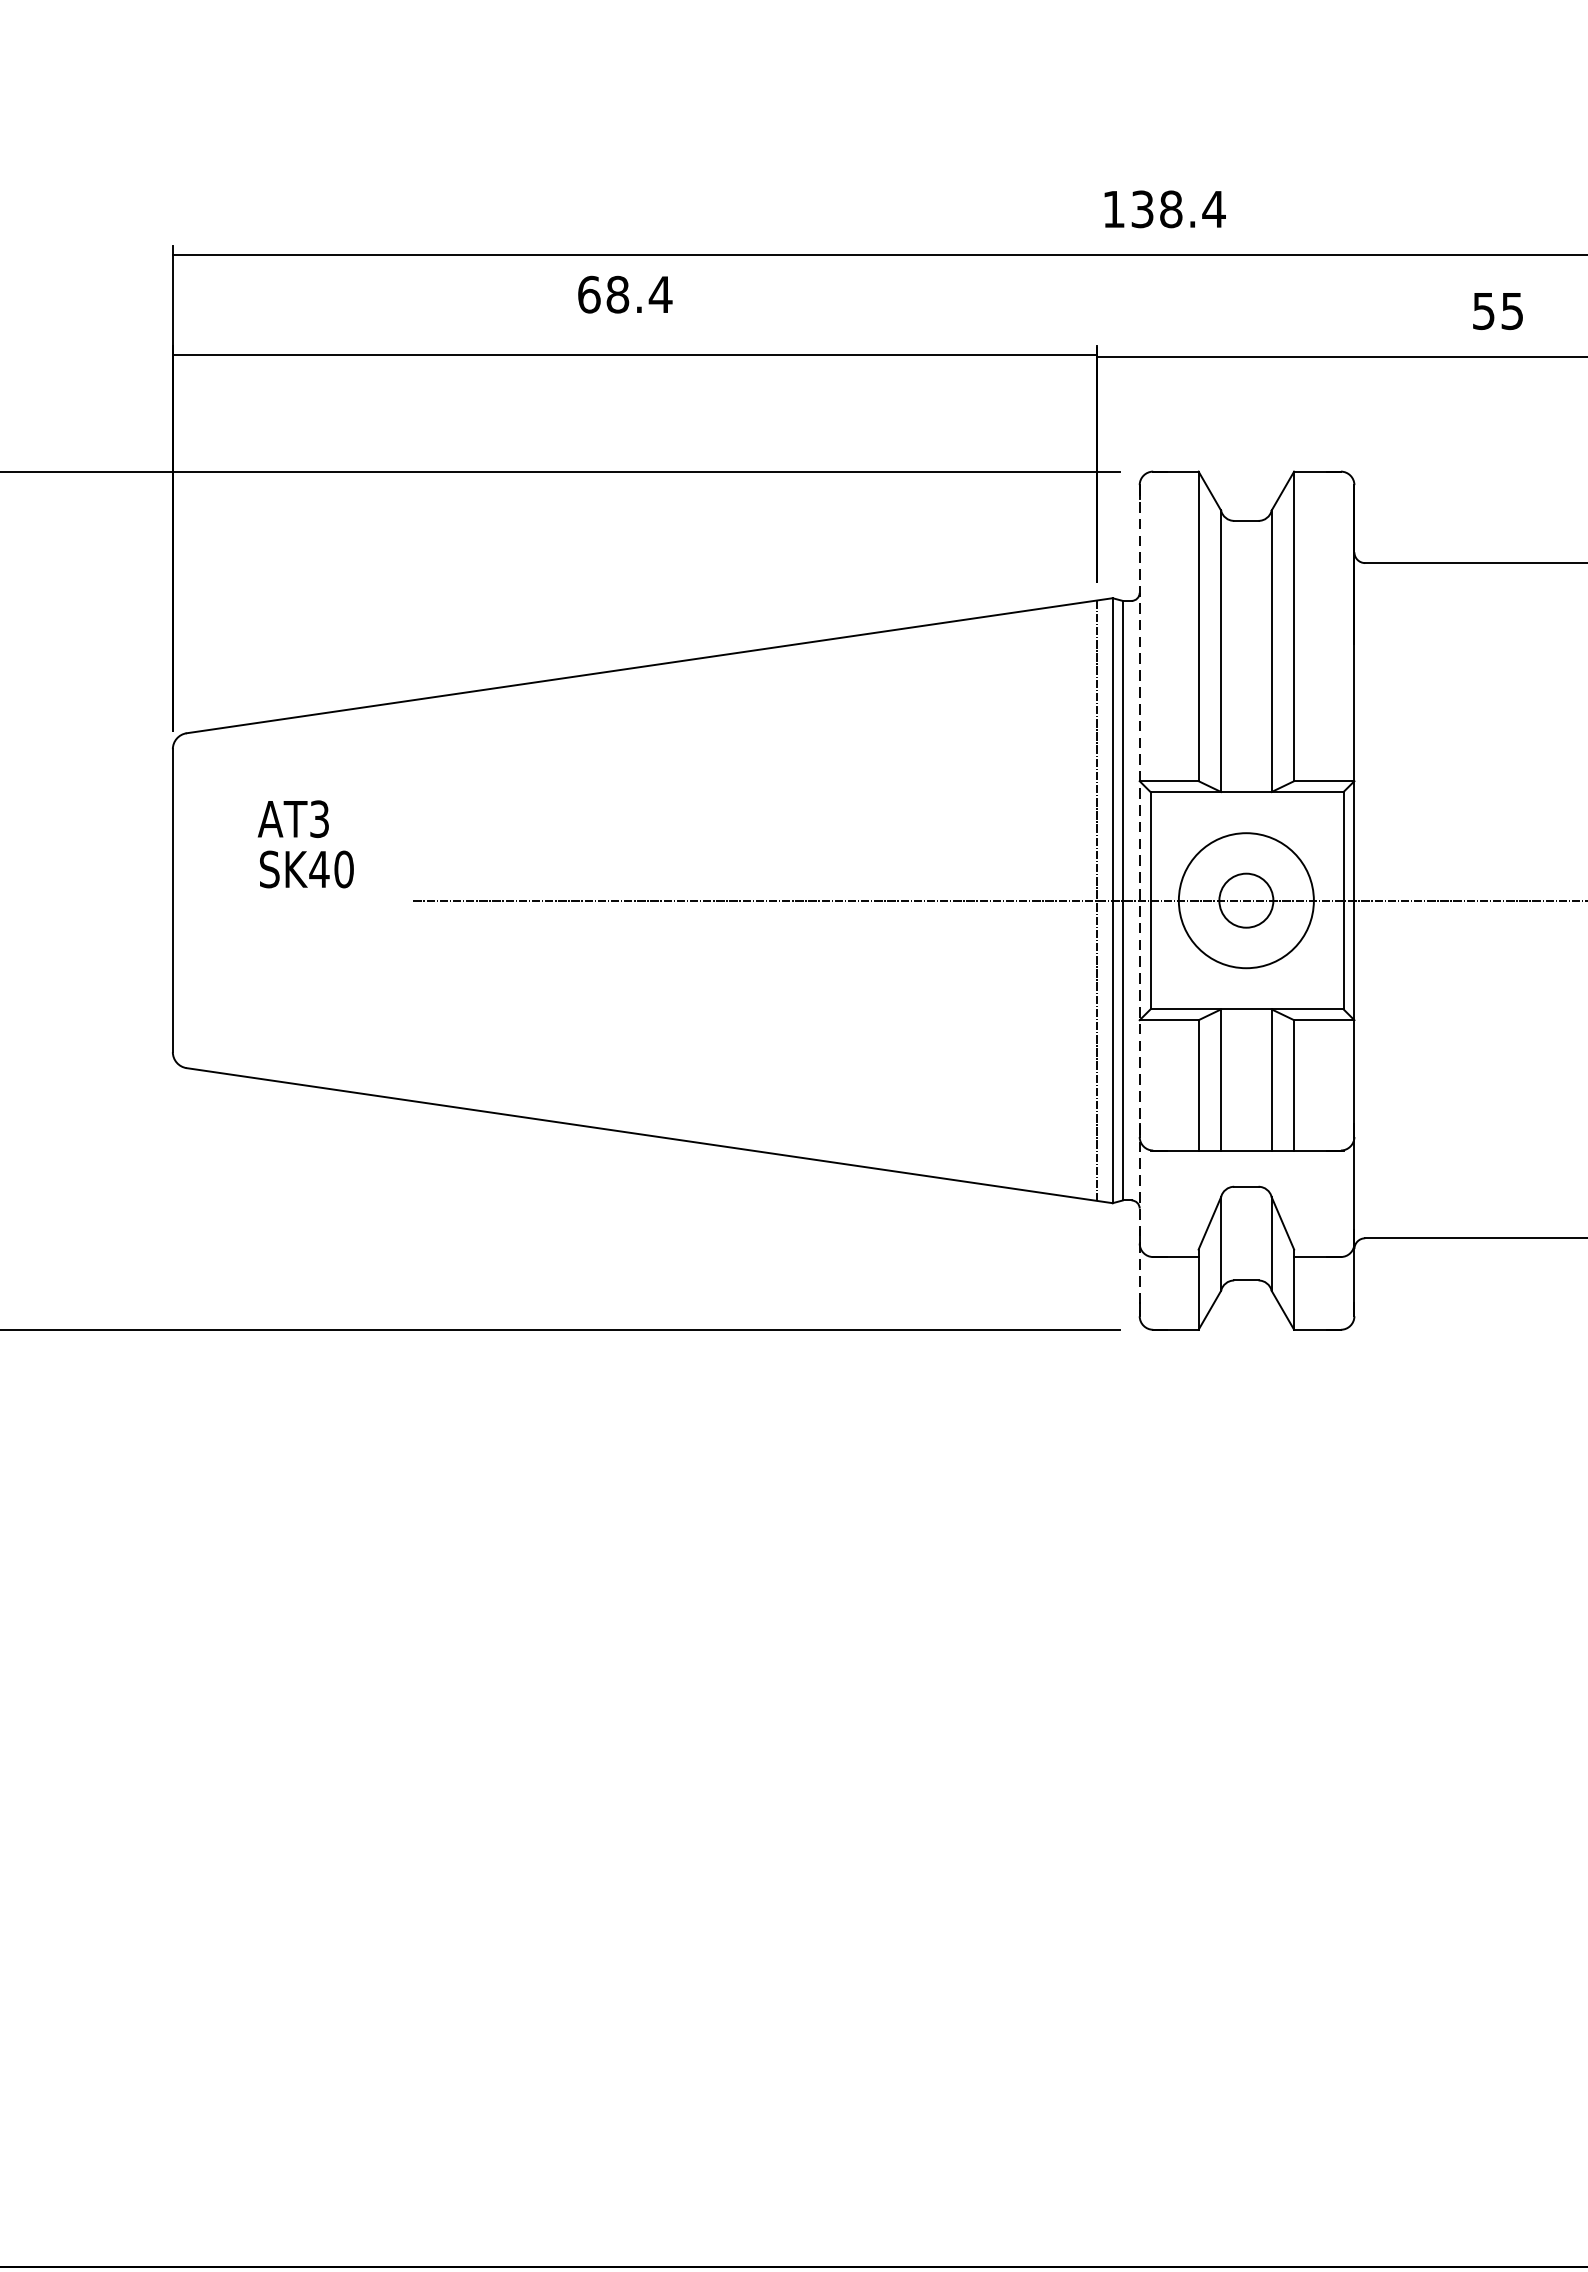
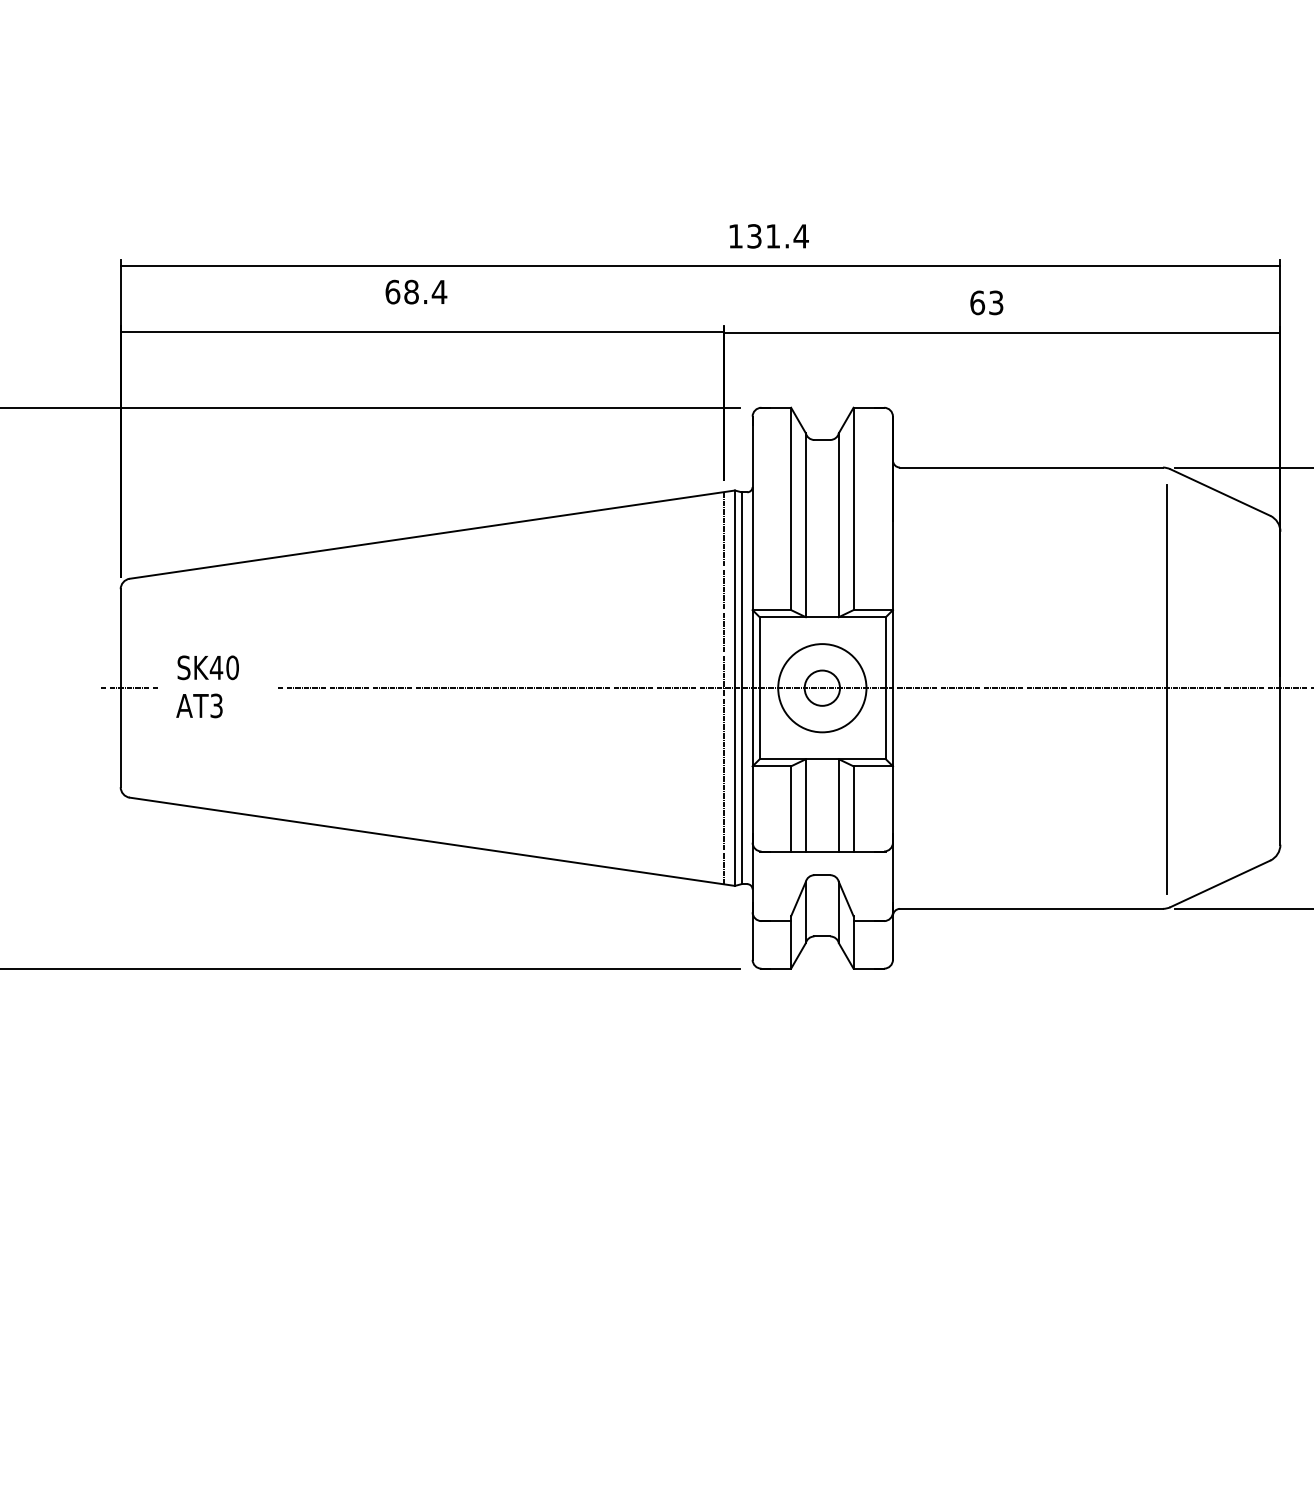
text: (1171, 209) -> (773, 236), 138.4 -> 131.4
text: (1497, 310) -> (986, 302), 55 -> 63
text: (293, 818) -> (199, 705), moved
line: (184, 901) -> (128, 688), added
line: (1139, 901) -> (752, 688), dashed -> solid

